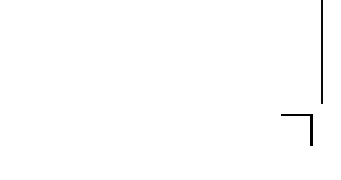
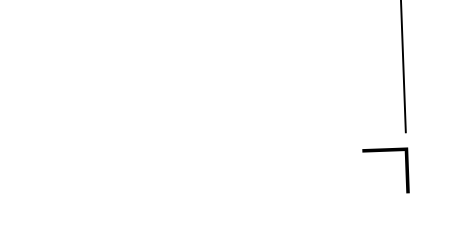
part: (296, 115) -> (384, 150), moved

